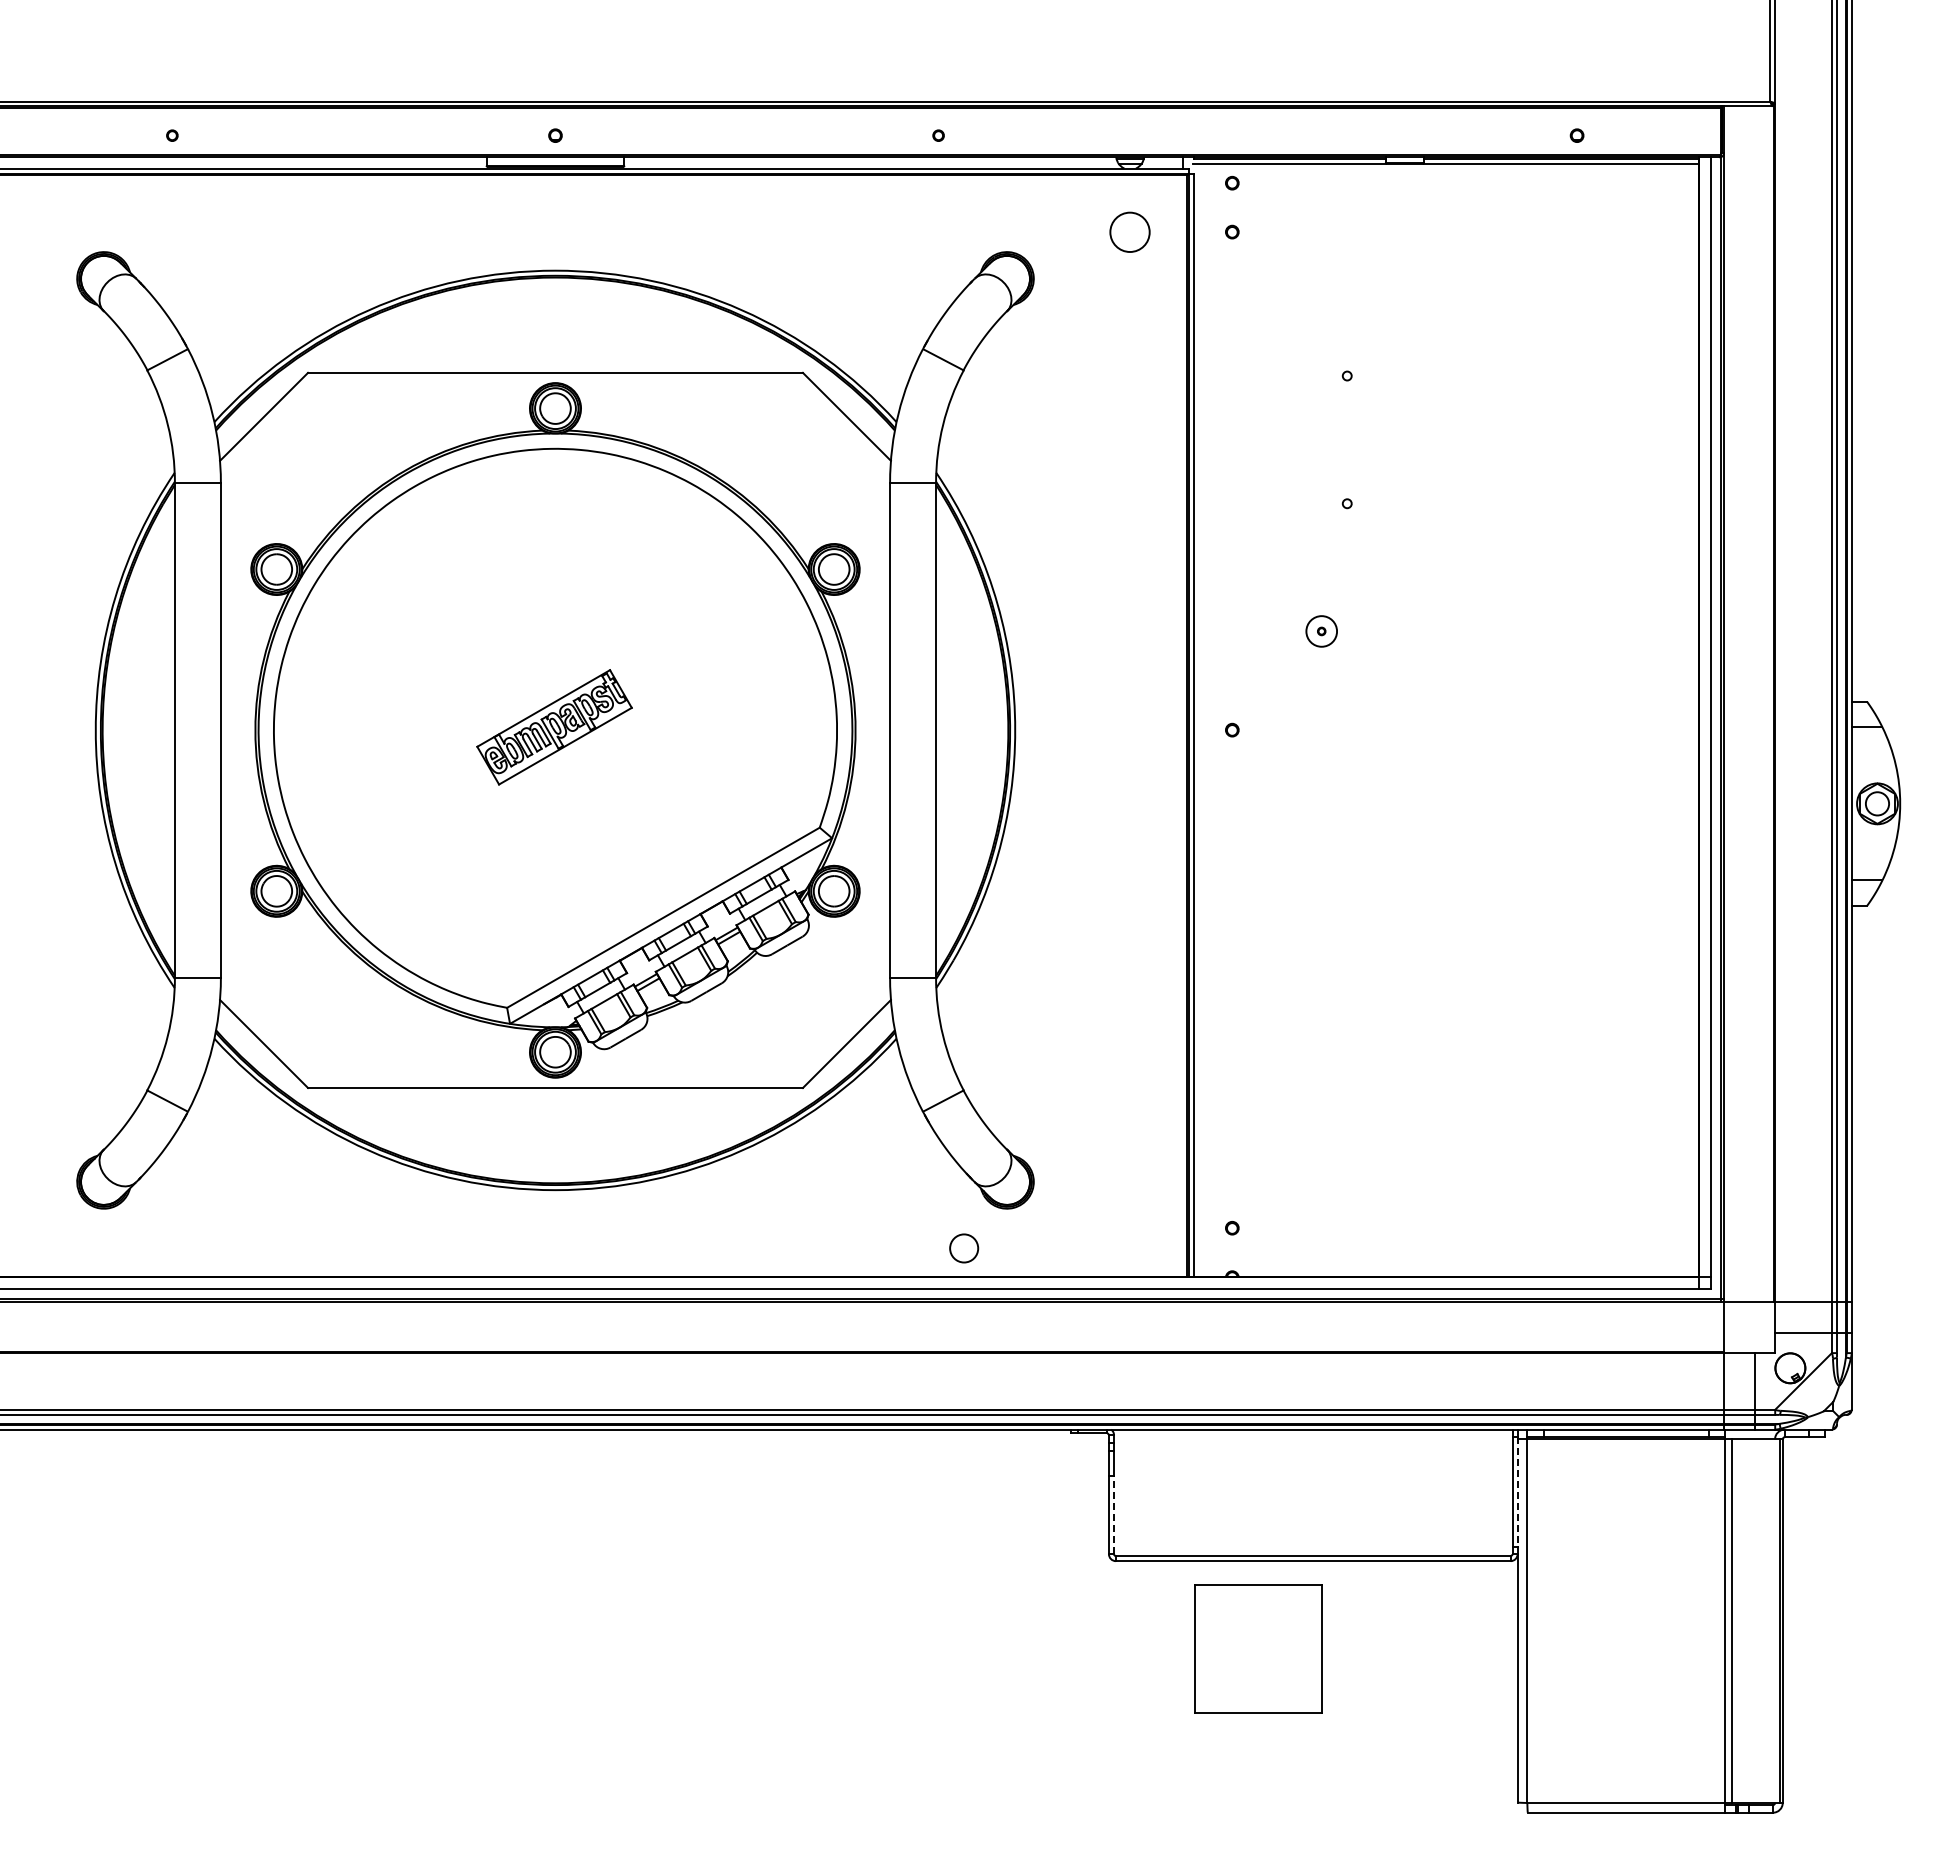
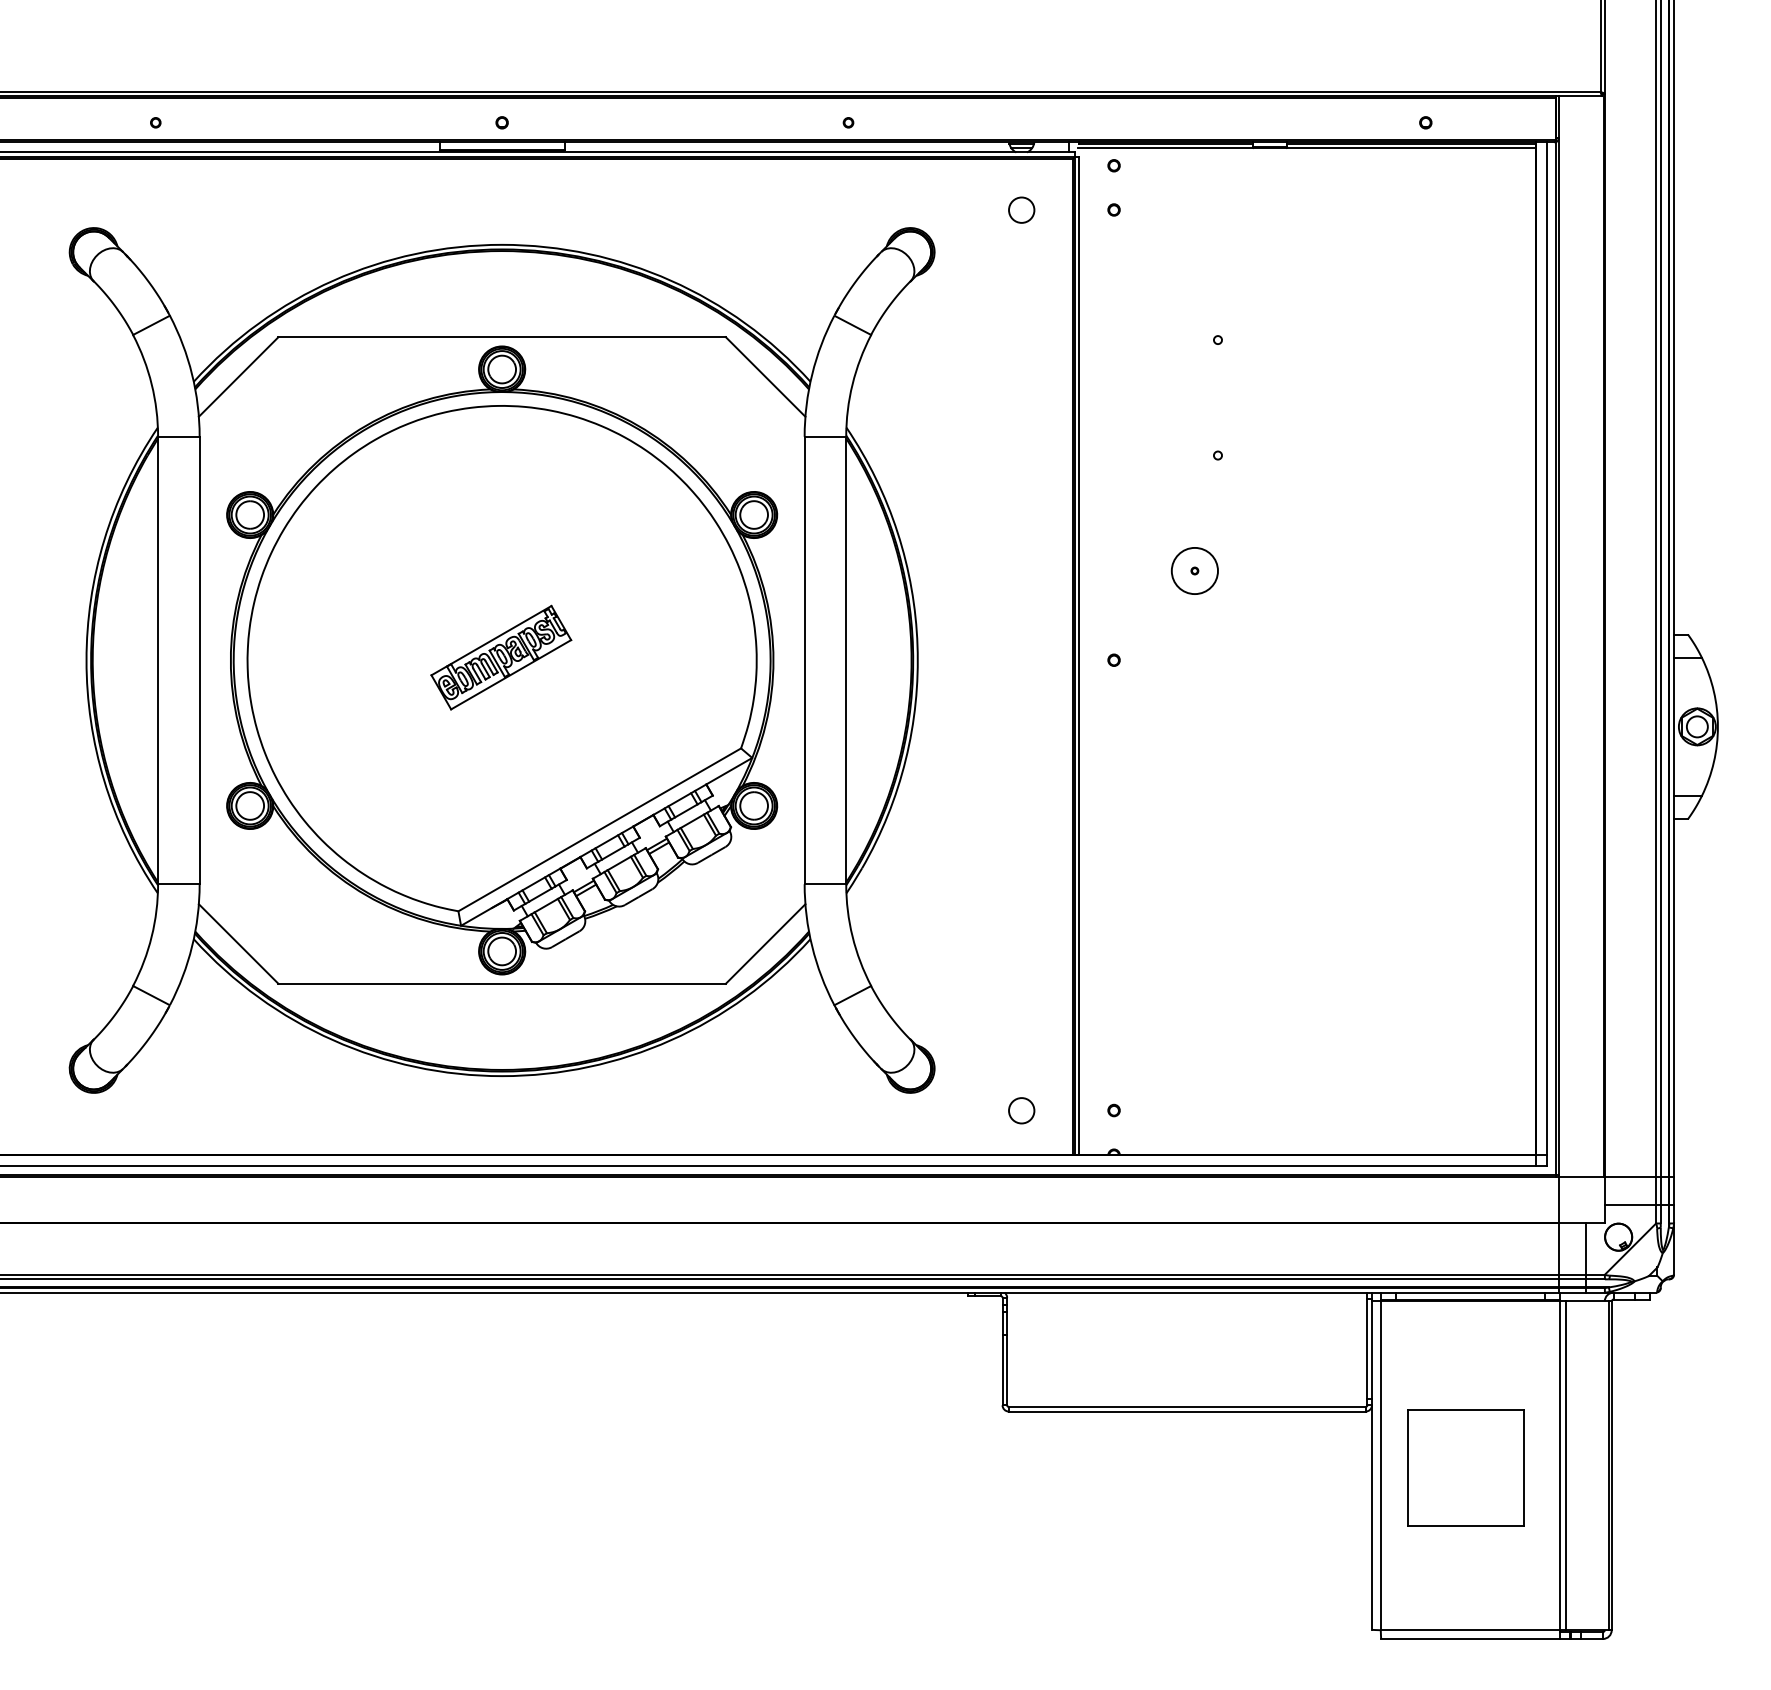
circle: (1130, 232) -> (1022, 210), size x0.71
circle: (1321, 631) -> (1194, 571), size x1.67
circle: (964, 1248) -> (1022, 1110), moved
line: (1517, 1492) -> (1371, 1349), dashed -> solid
line: (1114, 1514) -> (1007, 1369), dashed -> solid
part: (1258, 1648) -> (1465, 1467), moved

